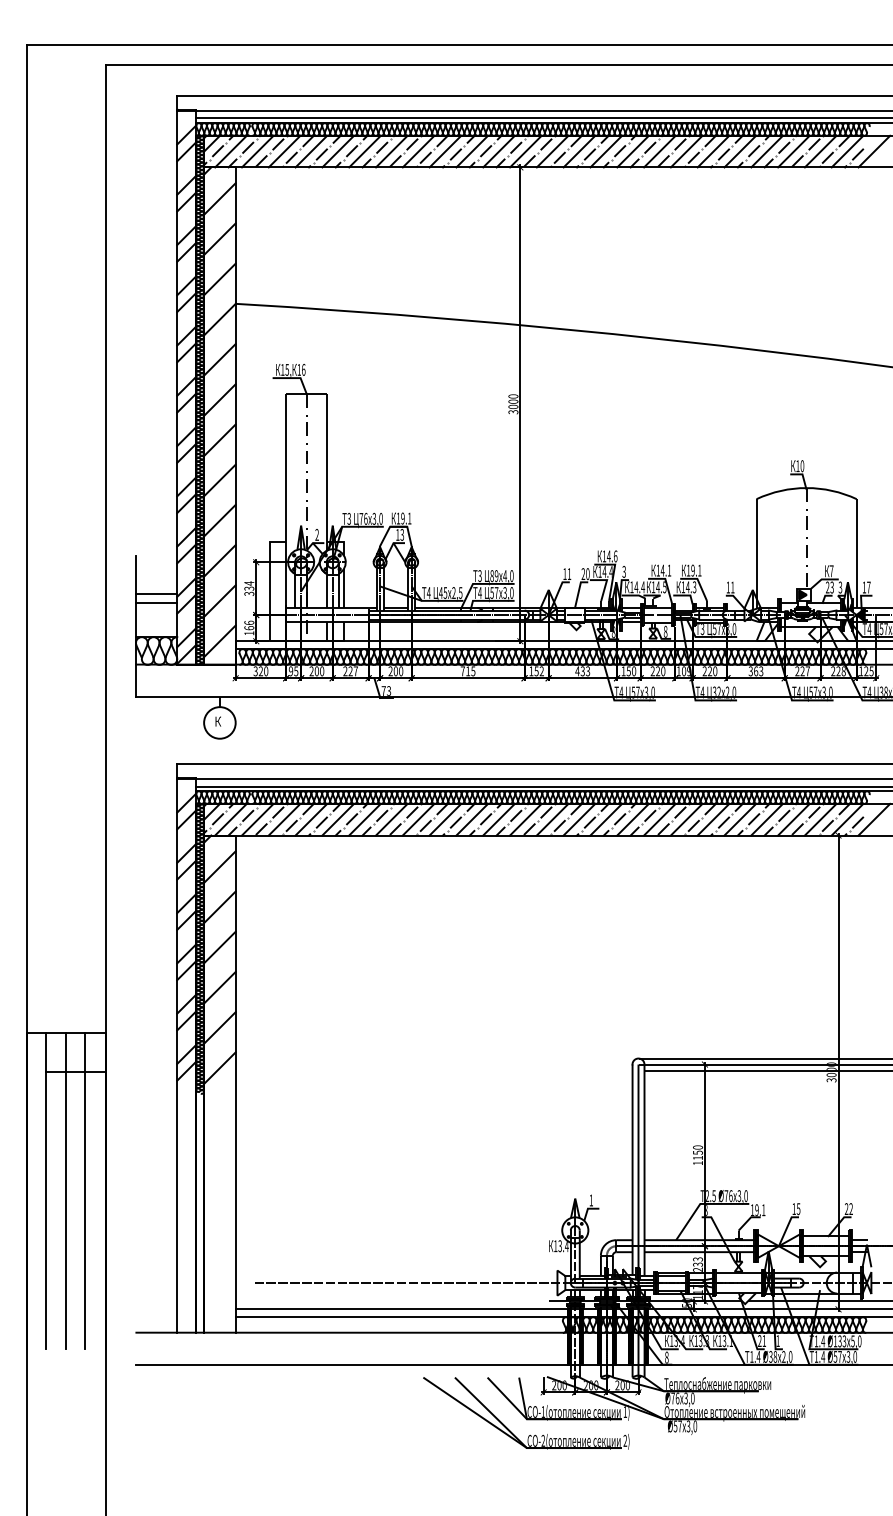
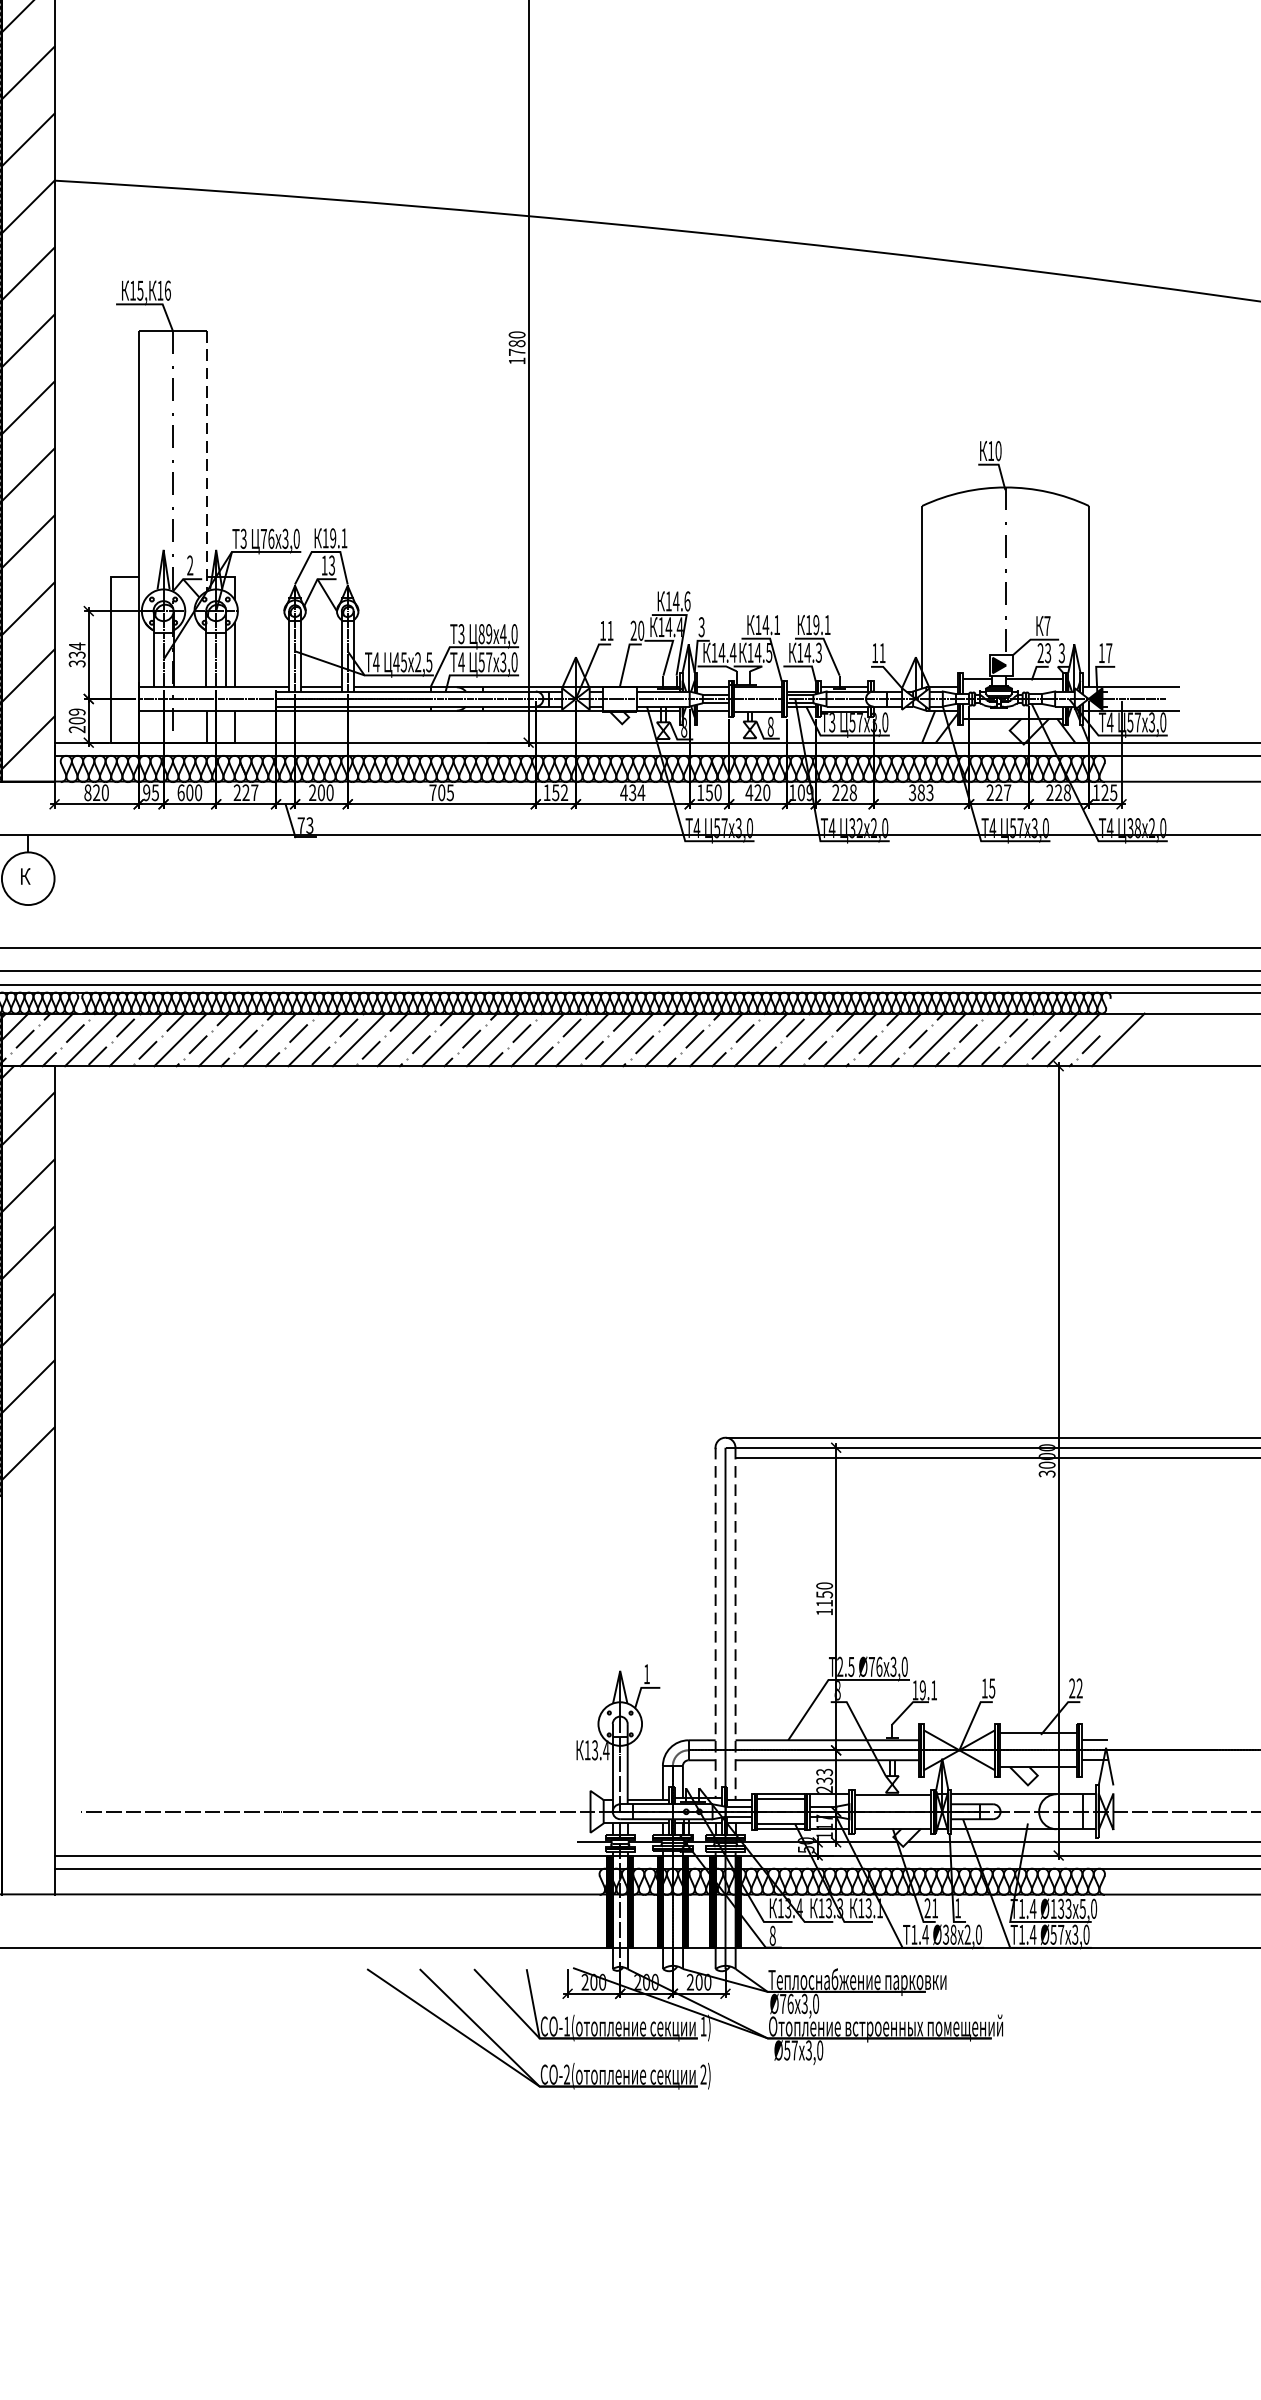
text: (513, 406) -> (517, 351), 3000 -> 1780
line: (327, 472) -> (207, 461), solid -> dashed
text: (249, 627) -> (77, 719), 166 -> 209
text: (255, 670) -> (87, 791), 320 -> 820
text: (311, 671) -> (180, 793), 200 -> 600
text: (468, 671) -> (442, 793), 715 -> 705
text: (587, 671) -> (640, 793), 433 -> 434
text: (652, 671) -> (748, 793), 220 -> 420
text: (715, 671) -> (853, 793), 220 -> 228
text: (756, 671) -> (922, 793), 363 -> 383
line: (632, 1170) -> (715, 1624), solid -> dashed
line: (644, 1170) -> (735, 1624), solid -> dashed

